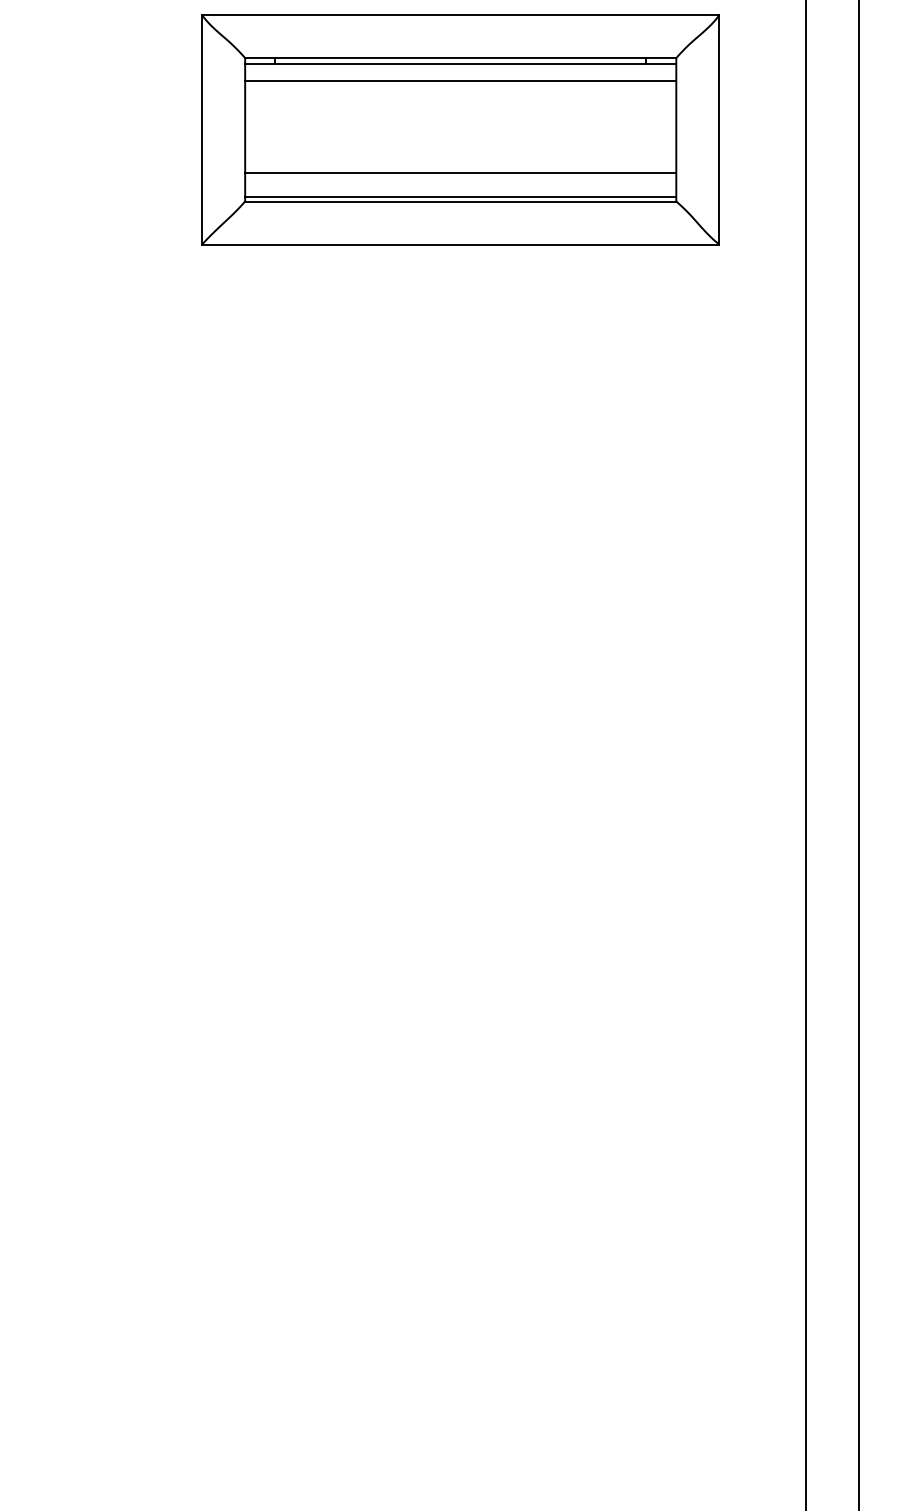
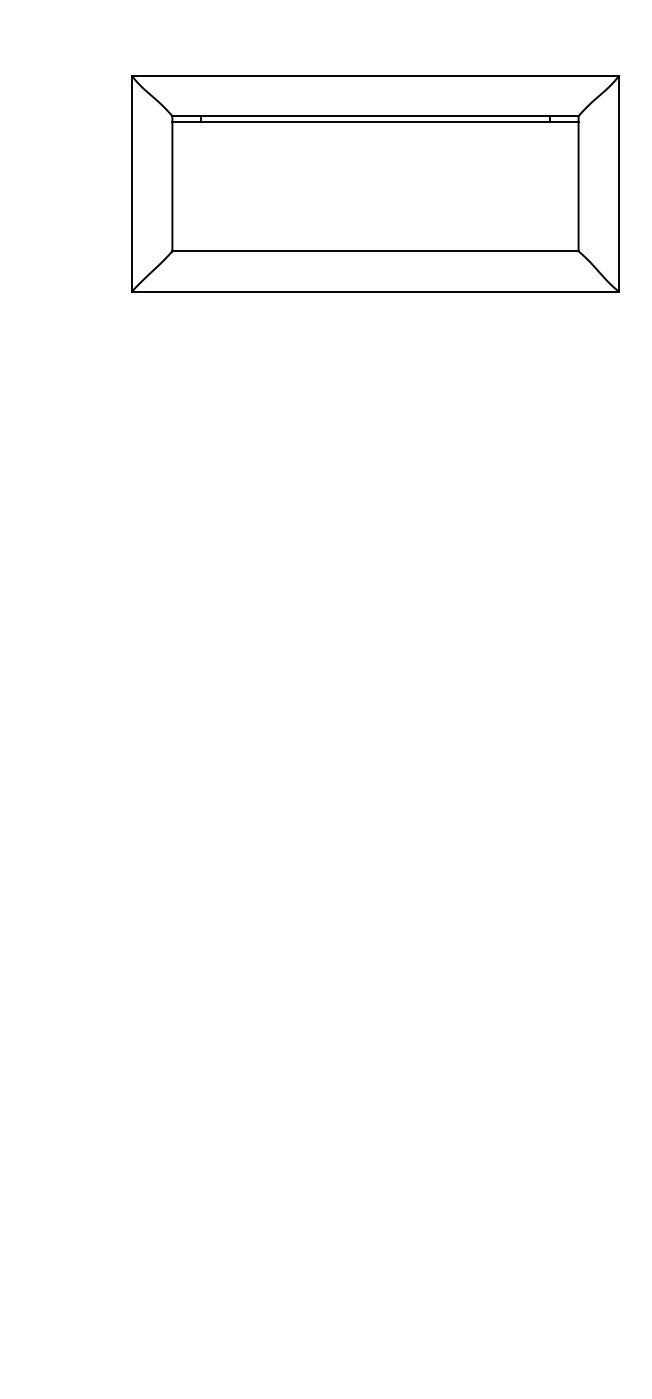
line: (460, 80) -> (375, 137), removed
line: (460, 173) -> (375, 224), removed
line: (460, 196) -> (375, 246), removed

